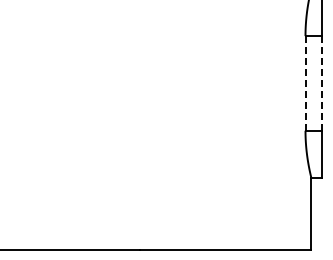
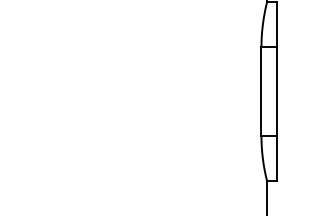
line: (305, 82) -> (261, 90), dashed -> solid
line: (322, 82) -> (277, 90), dashed -> solid

